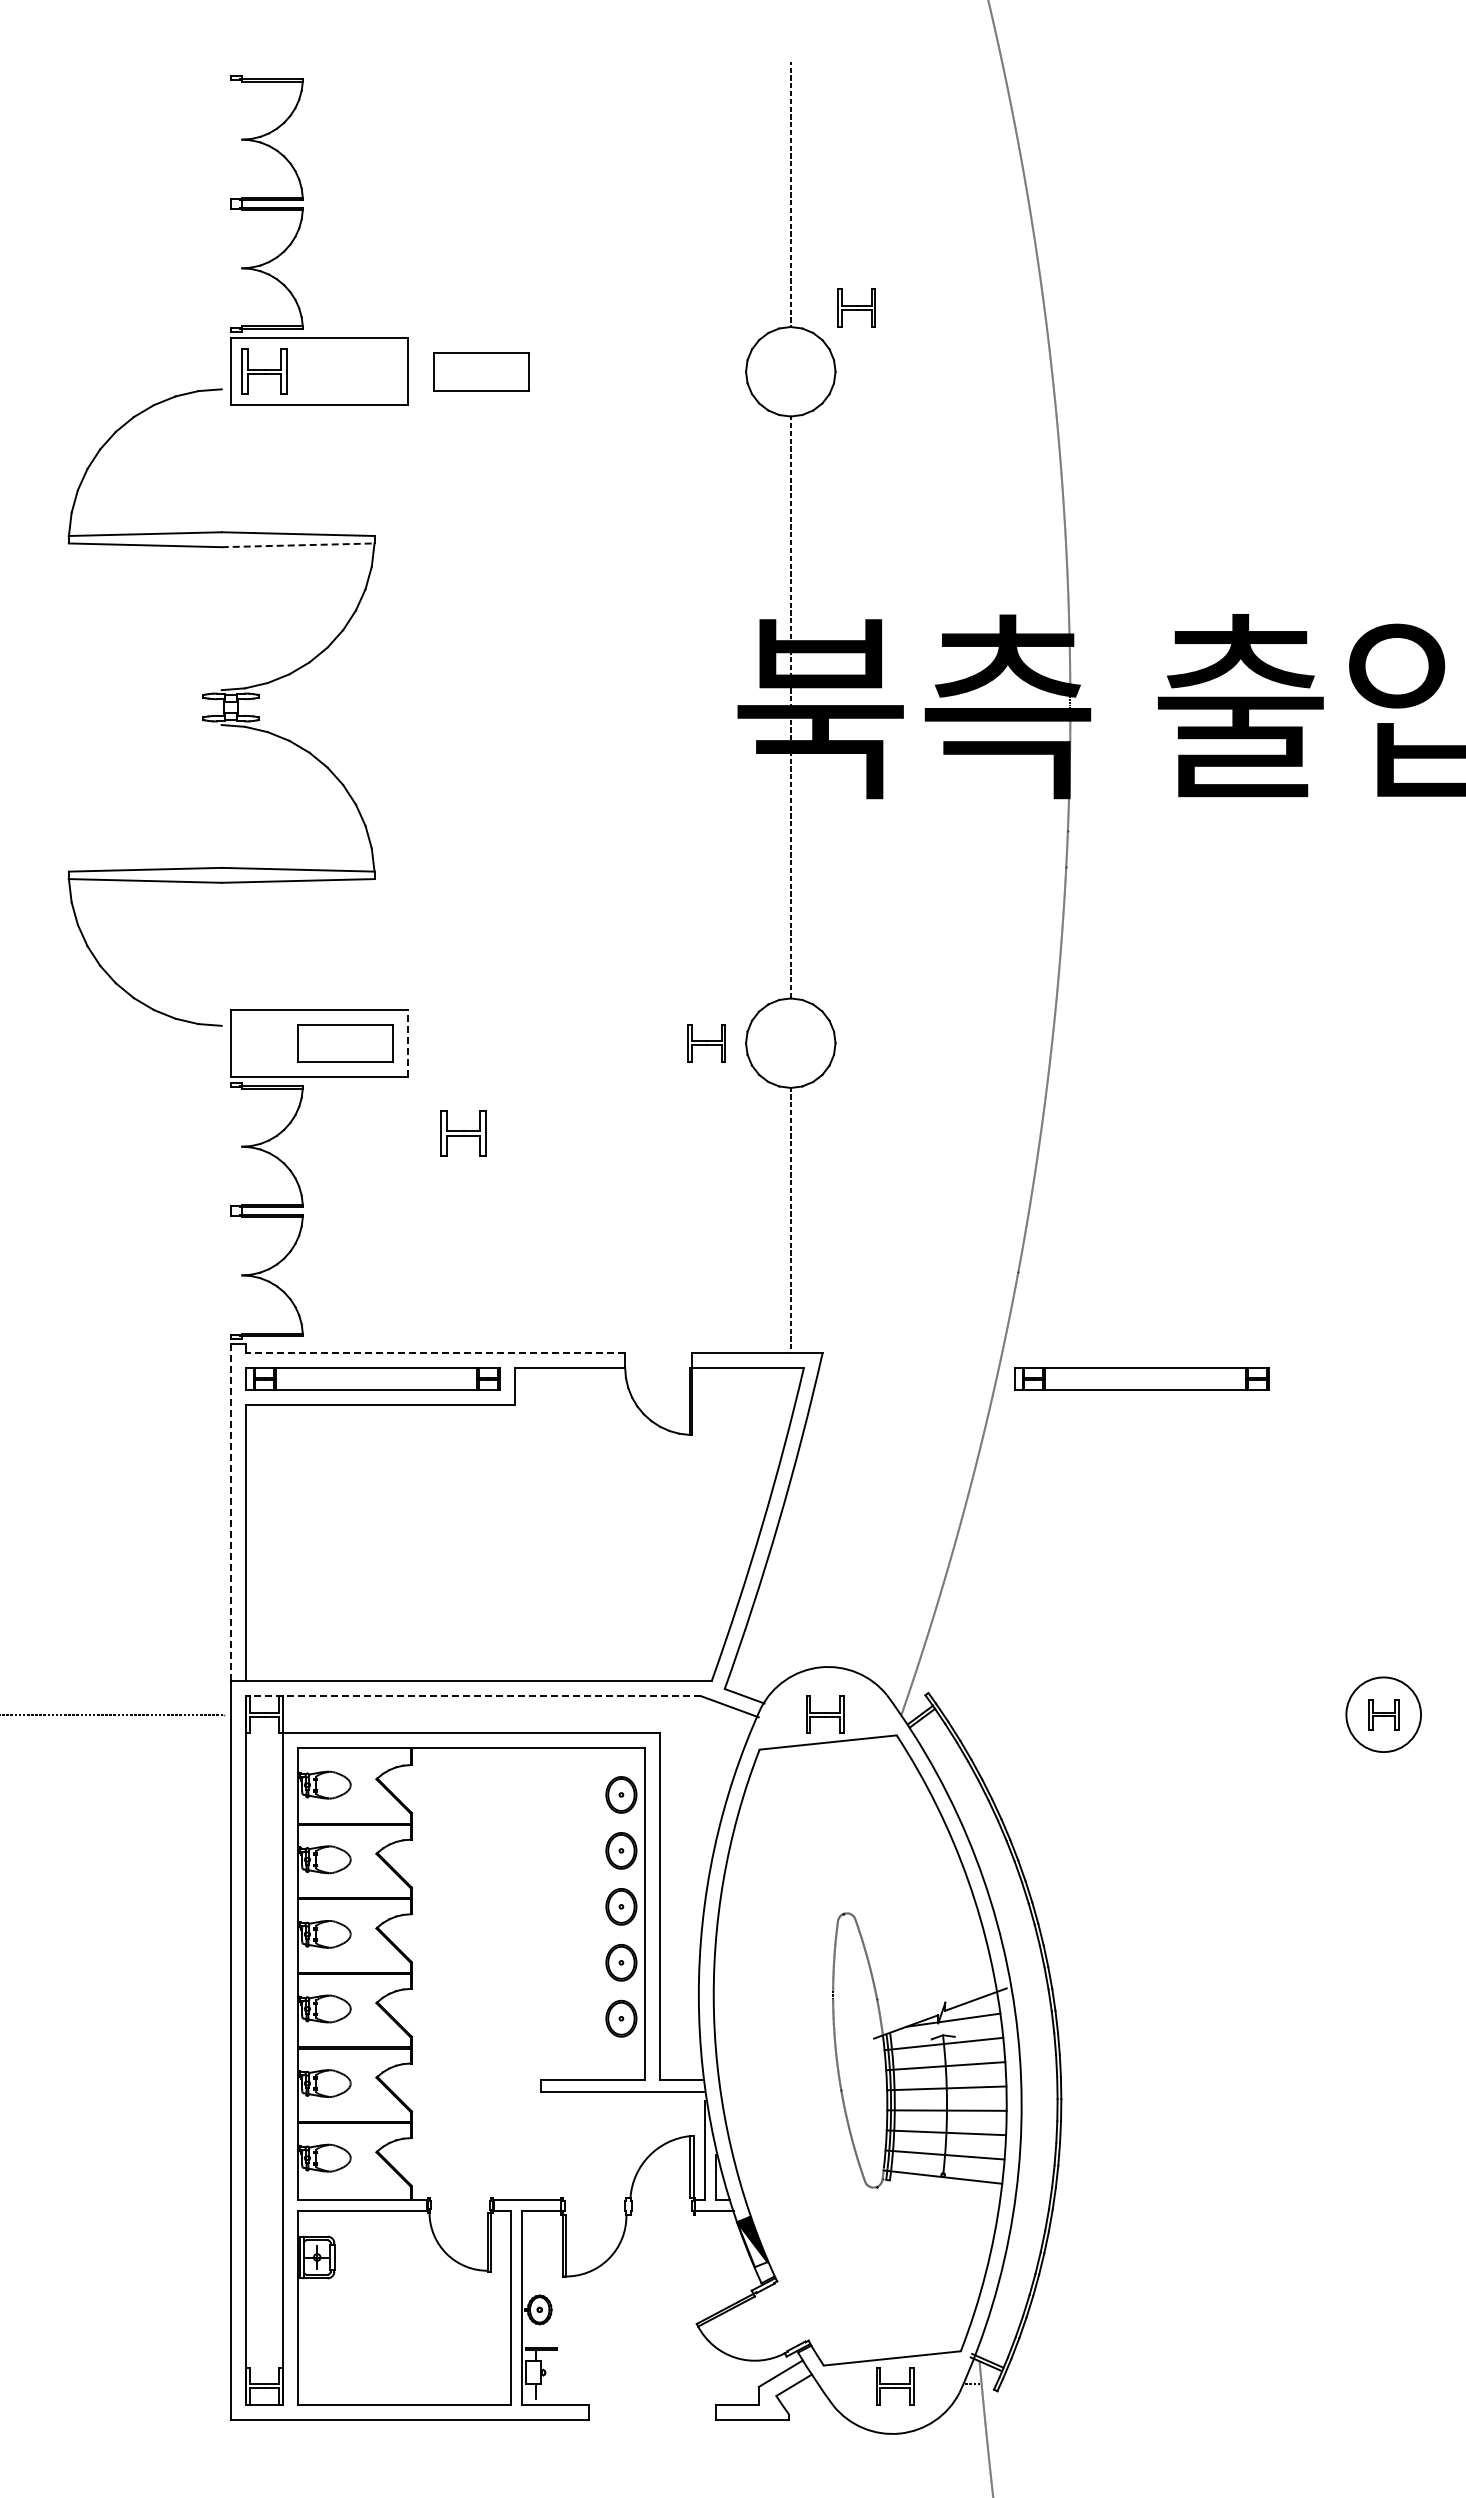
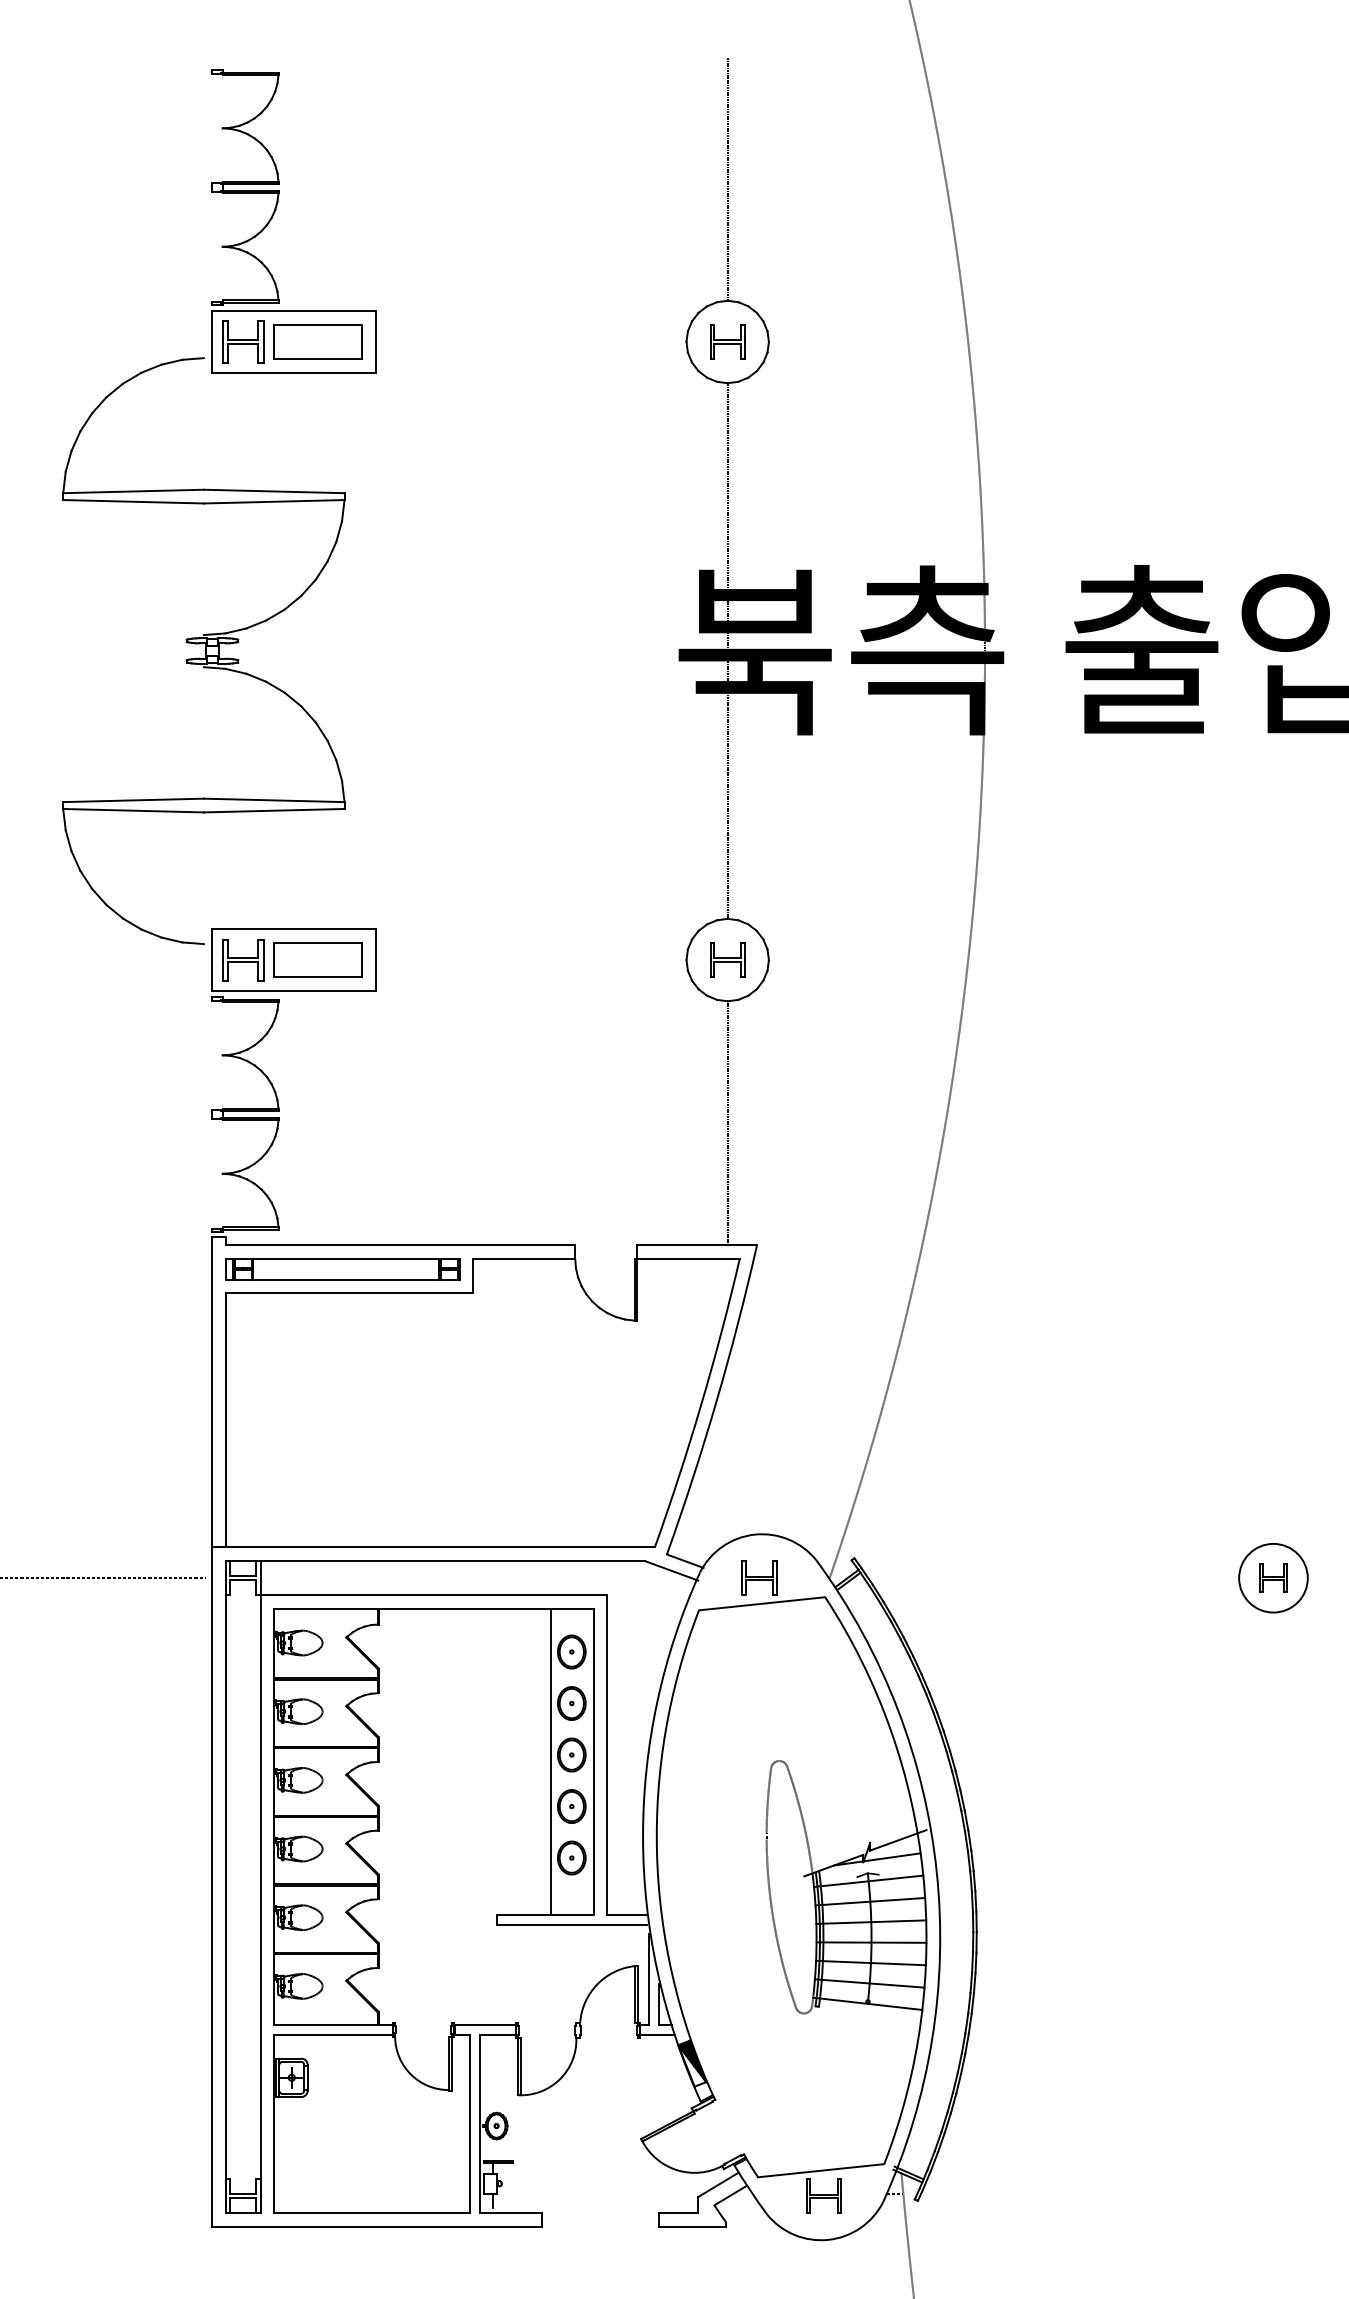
part: (856, 307) -> (727, 341), moved
part: (481, 371) -> (317, 341), moved
line: (298, 545) -> (274, 501), dashed -> solid
line: (408, 1043) -> (375, 960), dashed -> solid
part: (706, 1043) -> (727, 960), moved
part: (463, 1133) -> (243, 960), moved
line: (435, 1352) -> (400, 1244), dashed -> solid
part: (1141, 1378) -> (1050, 1268), removed
line: (231, 1512) -> (212, 1392), dashed -> solid
line: (472, 1696) -> (434, 1561), dashed -> solid
line: (598, 1914) -> (550, 1762), added

